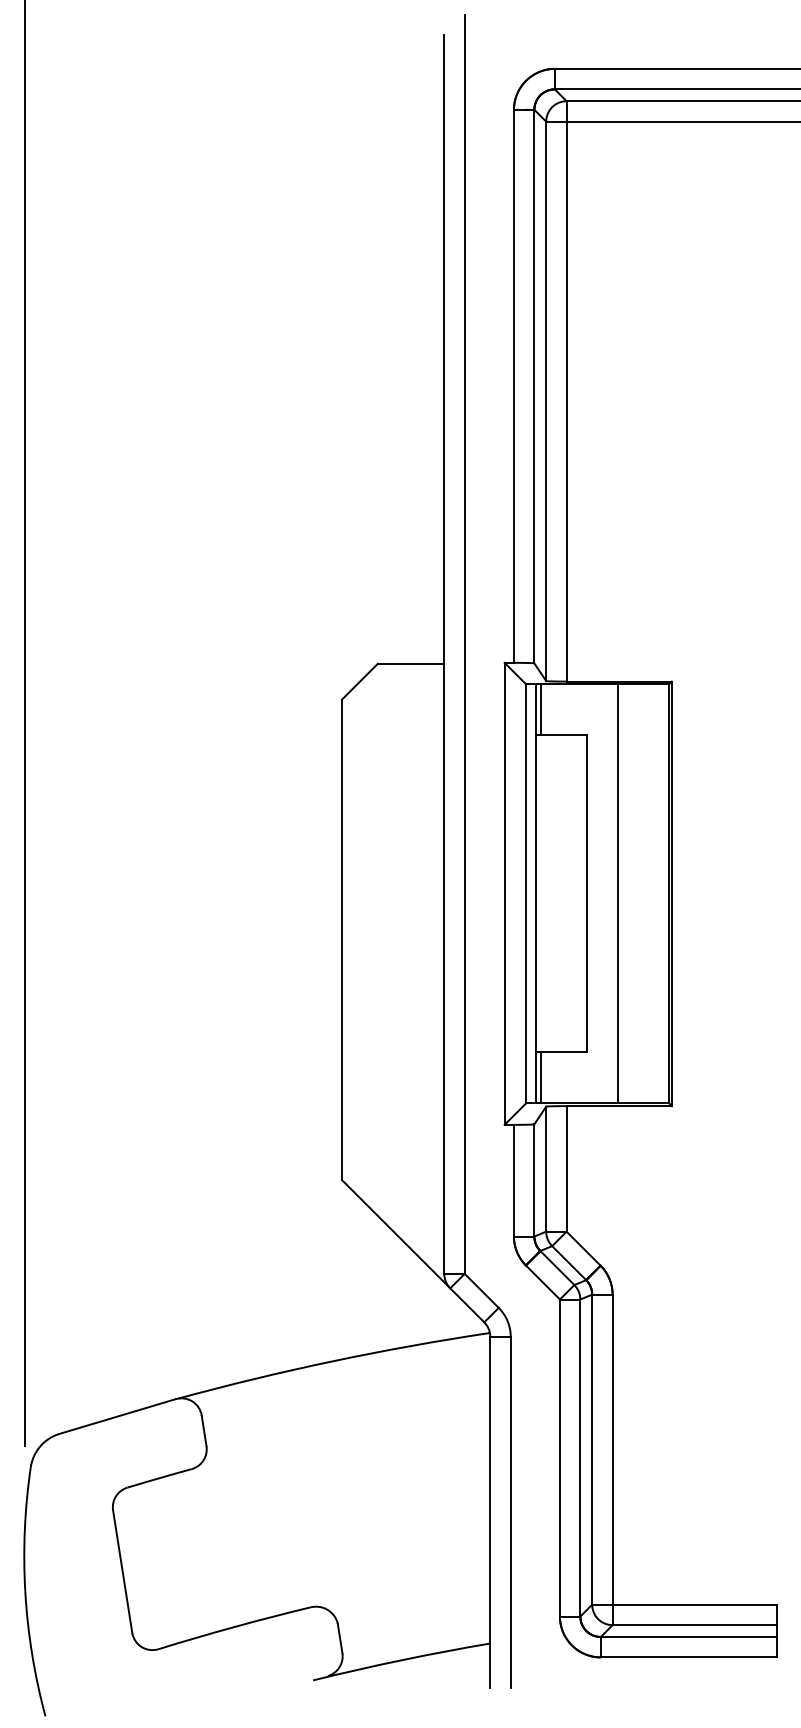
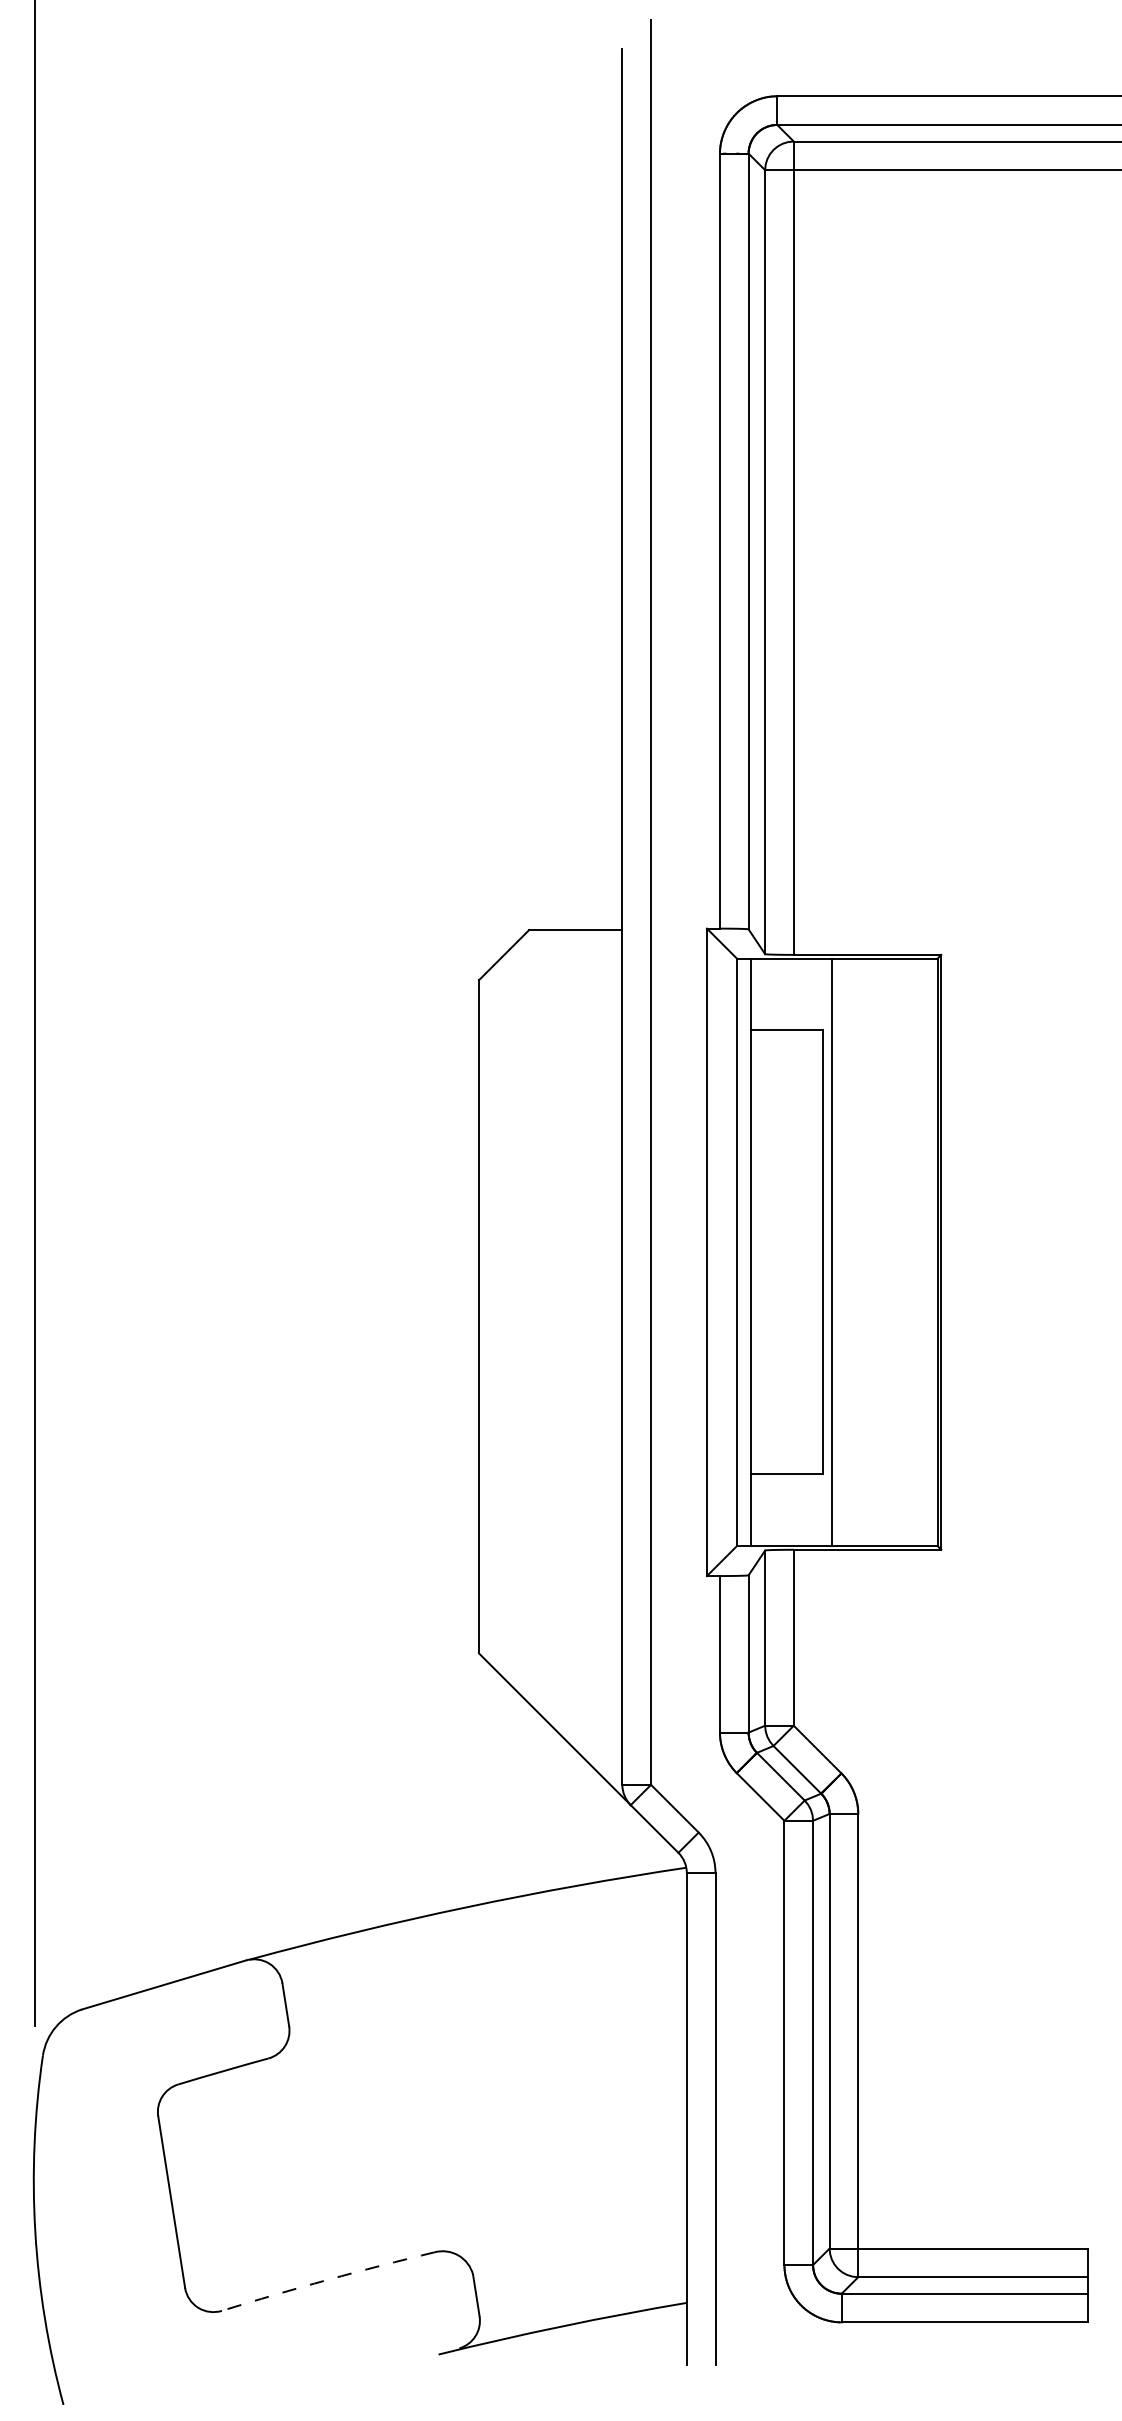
line: (541, 709) -> (758, 994), removed
line: (617, 893) -> (831, 1252), moved
line: (541, 1078) -> (758, 1510), removed
arc: (233, 1626) -> (327, 2279), solid -> dashed

